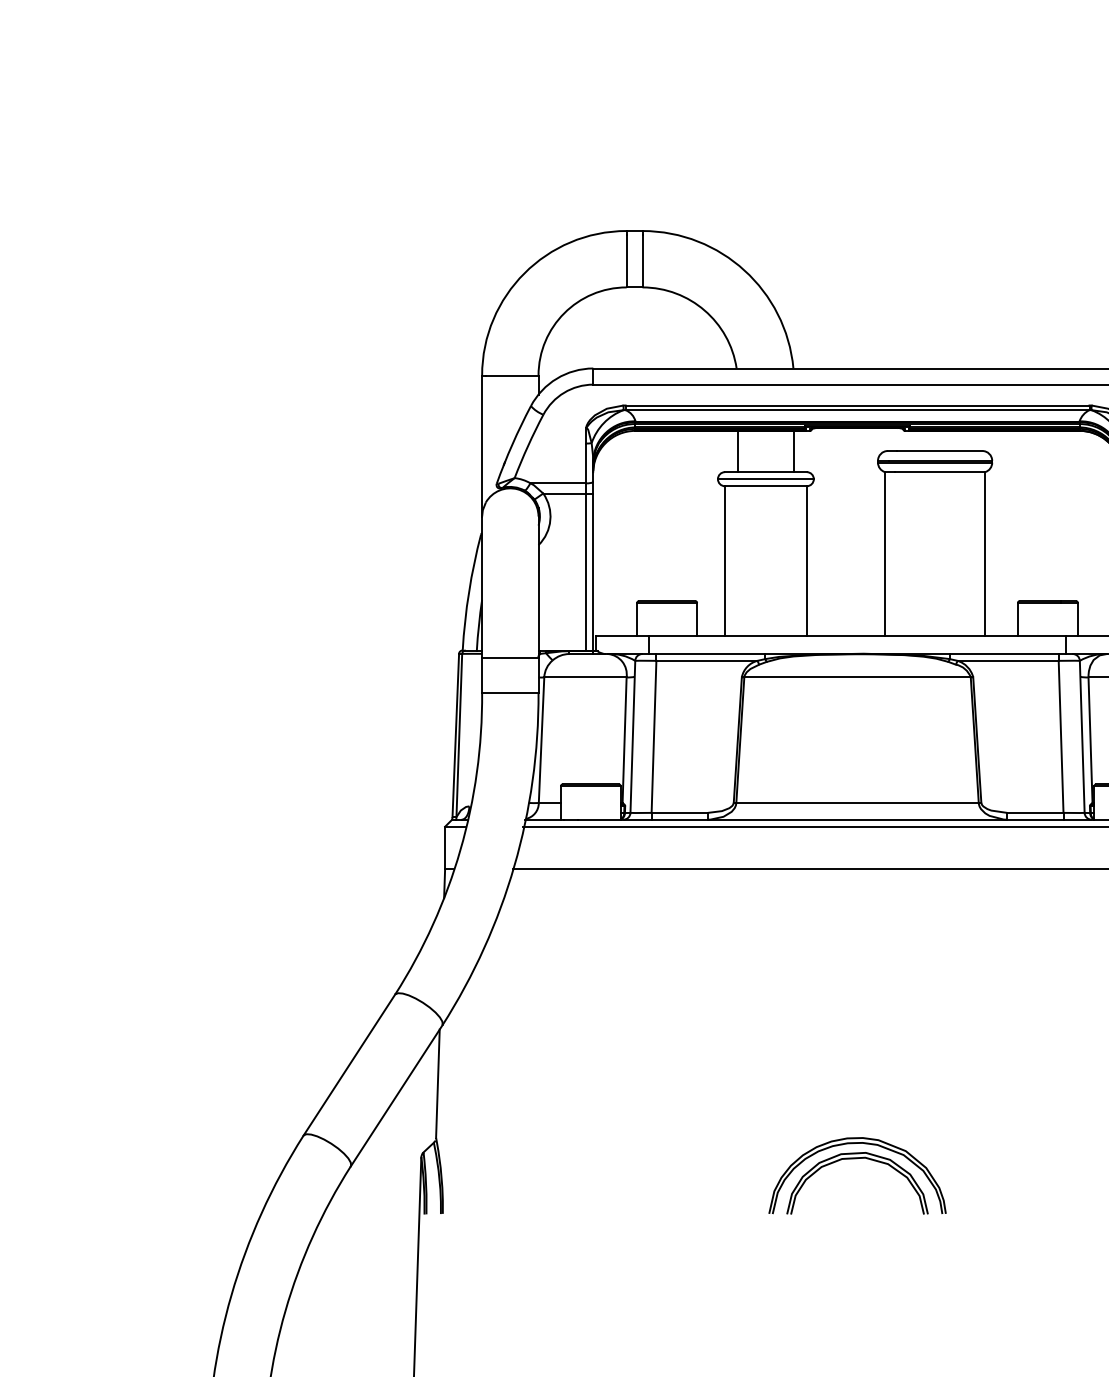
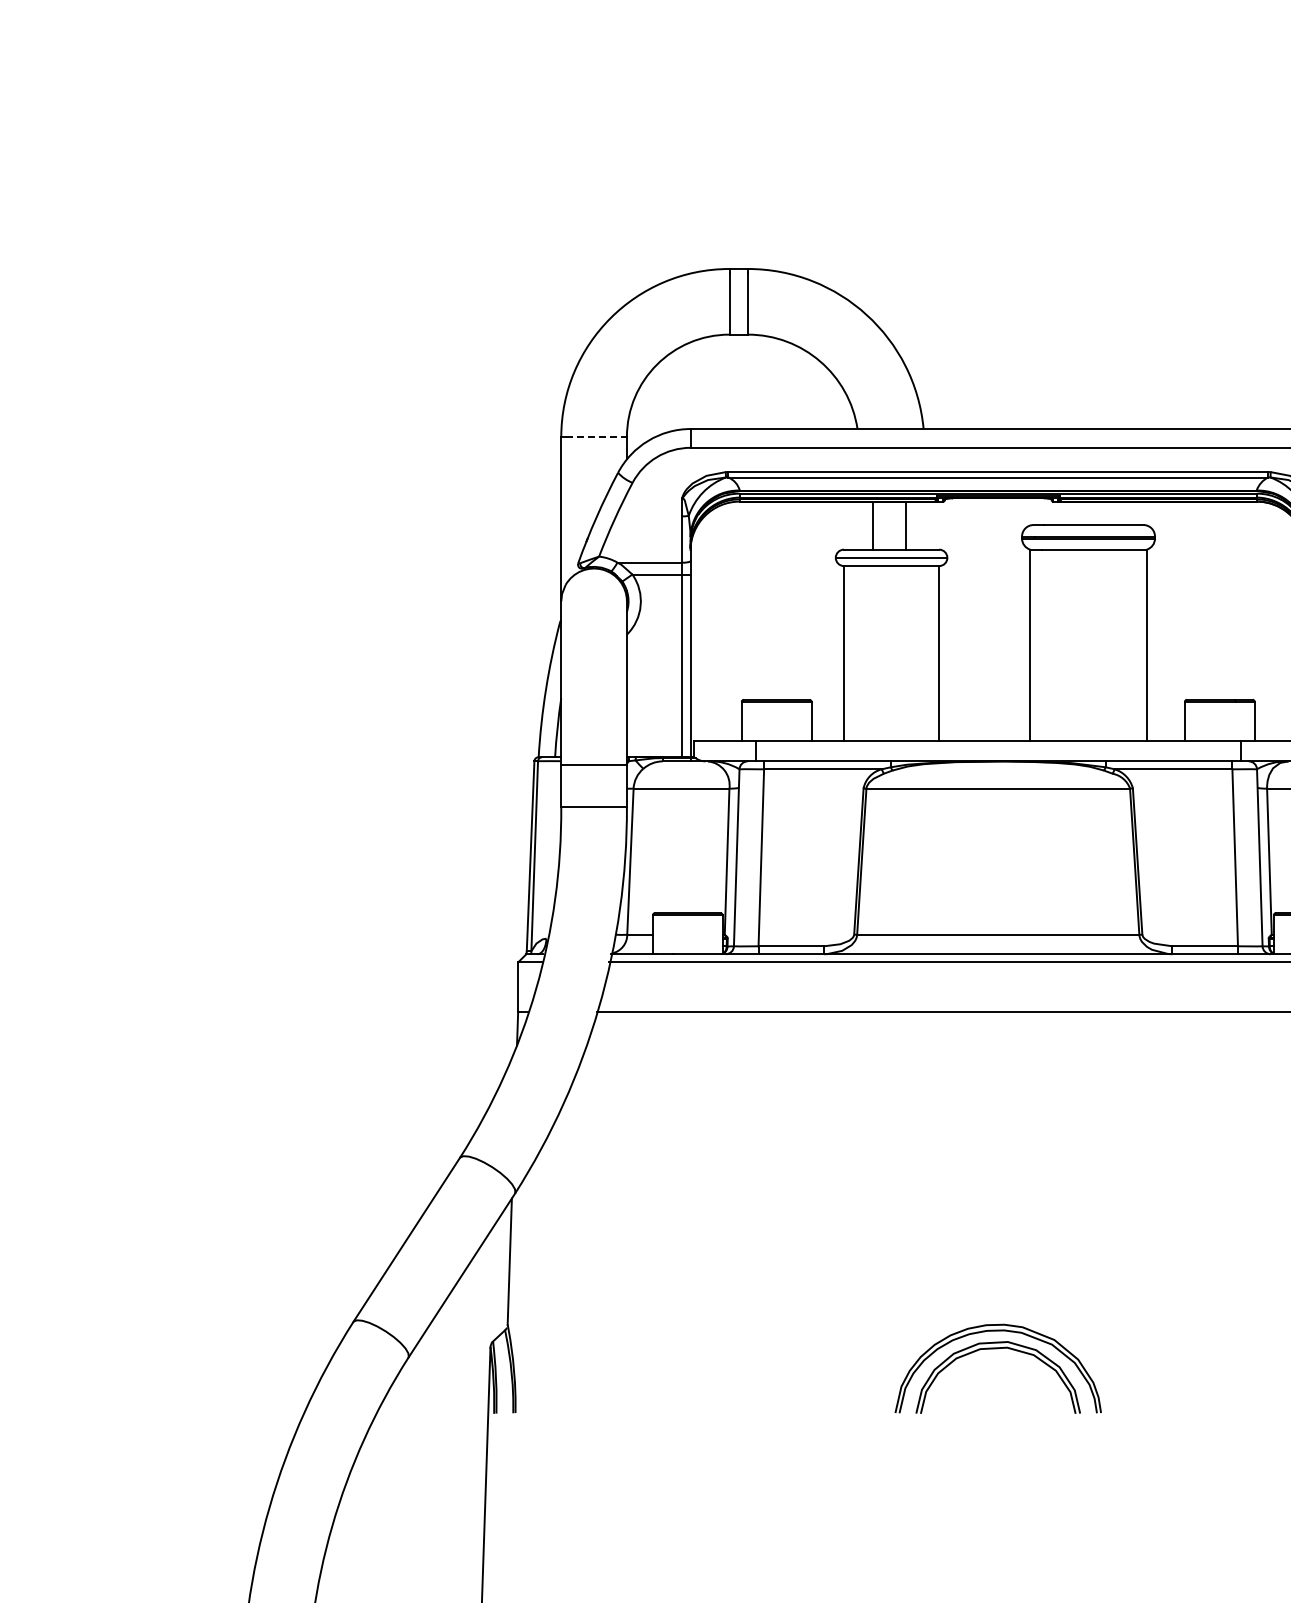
line: (512, 375) -> (596, 437), solid -> dashed
line: (737, 451) -> (905, 525), moved
line: (794, 451) -> (873, 525), moved

